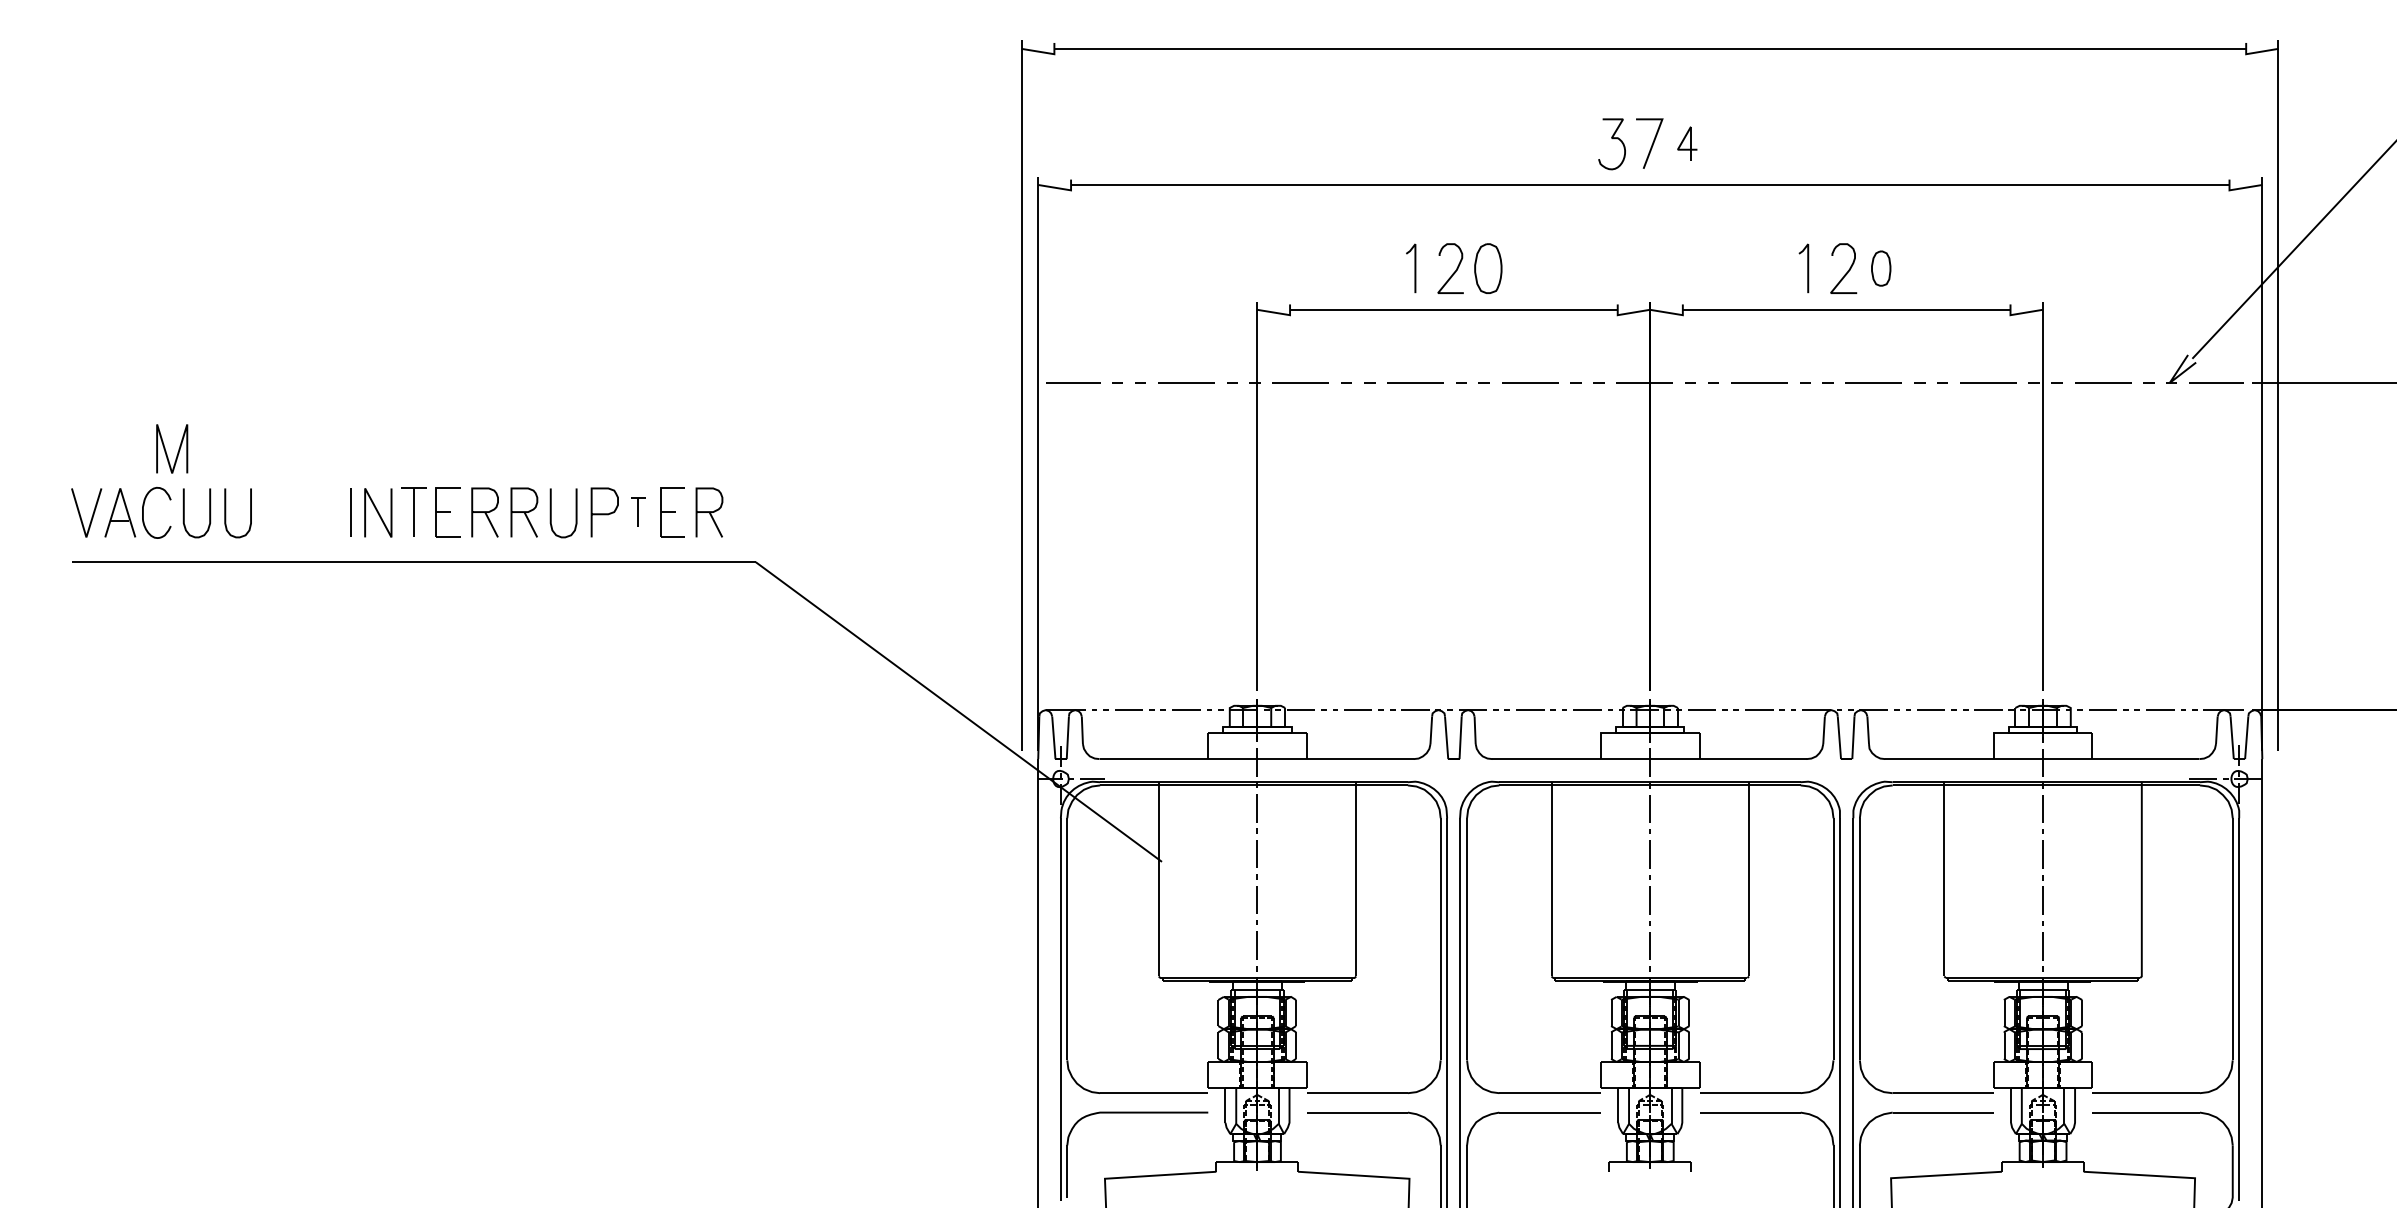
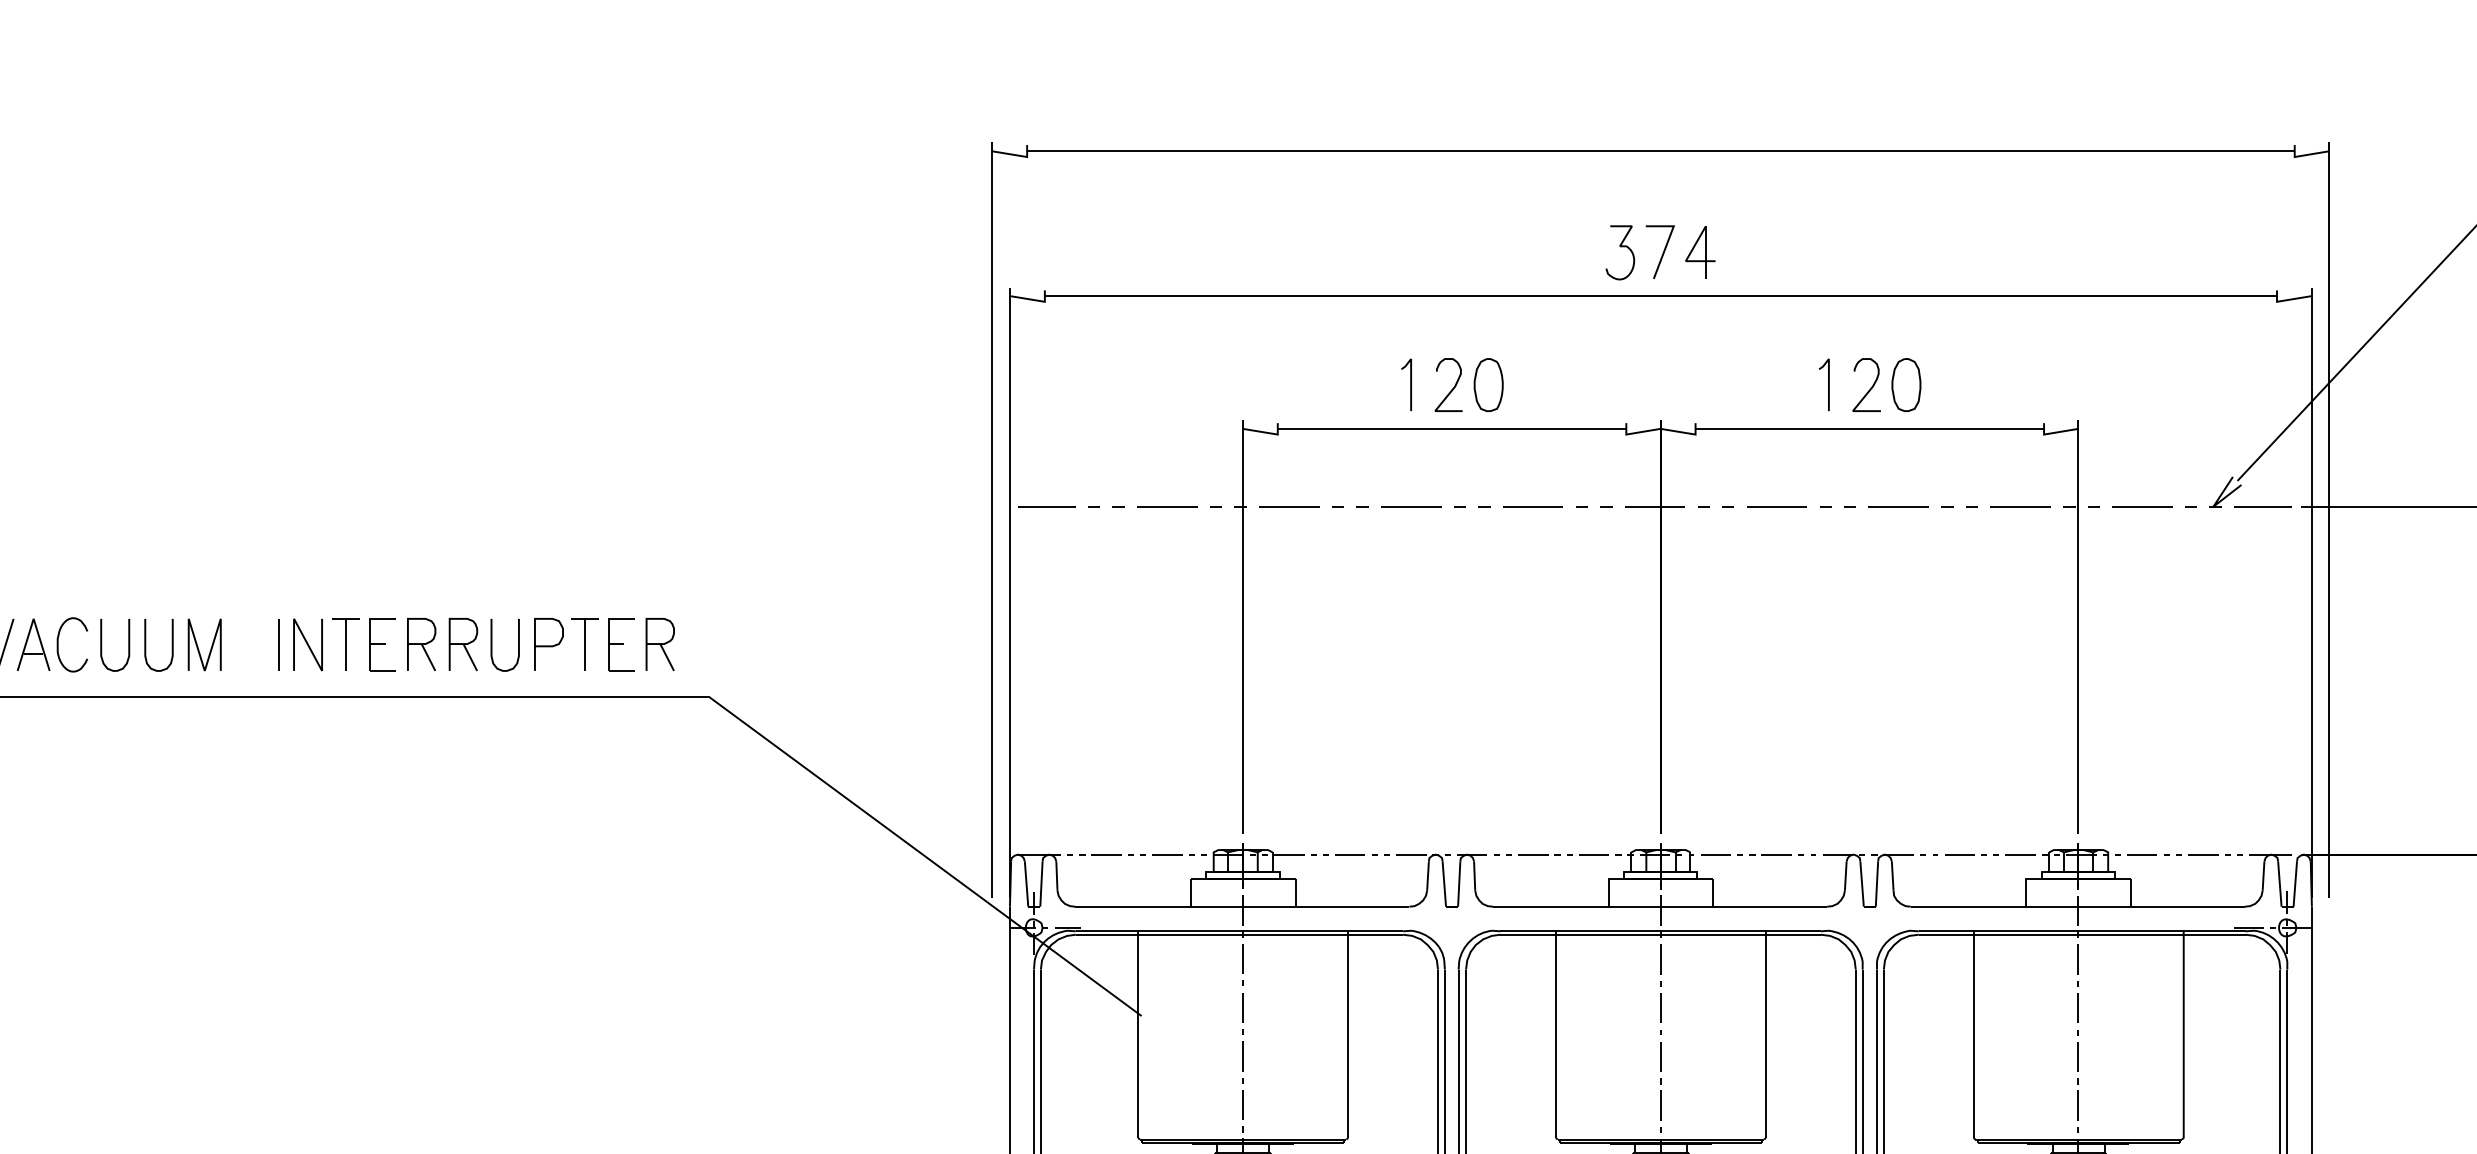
part: (1687, 143) -> (1700, 251), size x1.43
part: (1881, 268) -> (1906, 384), size x1.43
line: (178, 448) -> (211, 644), moved
part: (638, 511) -> (584, 643), size x1.67

